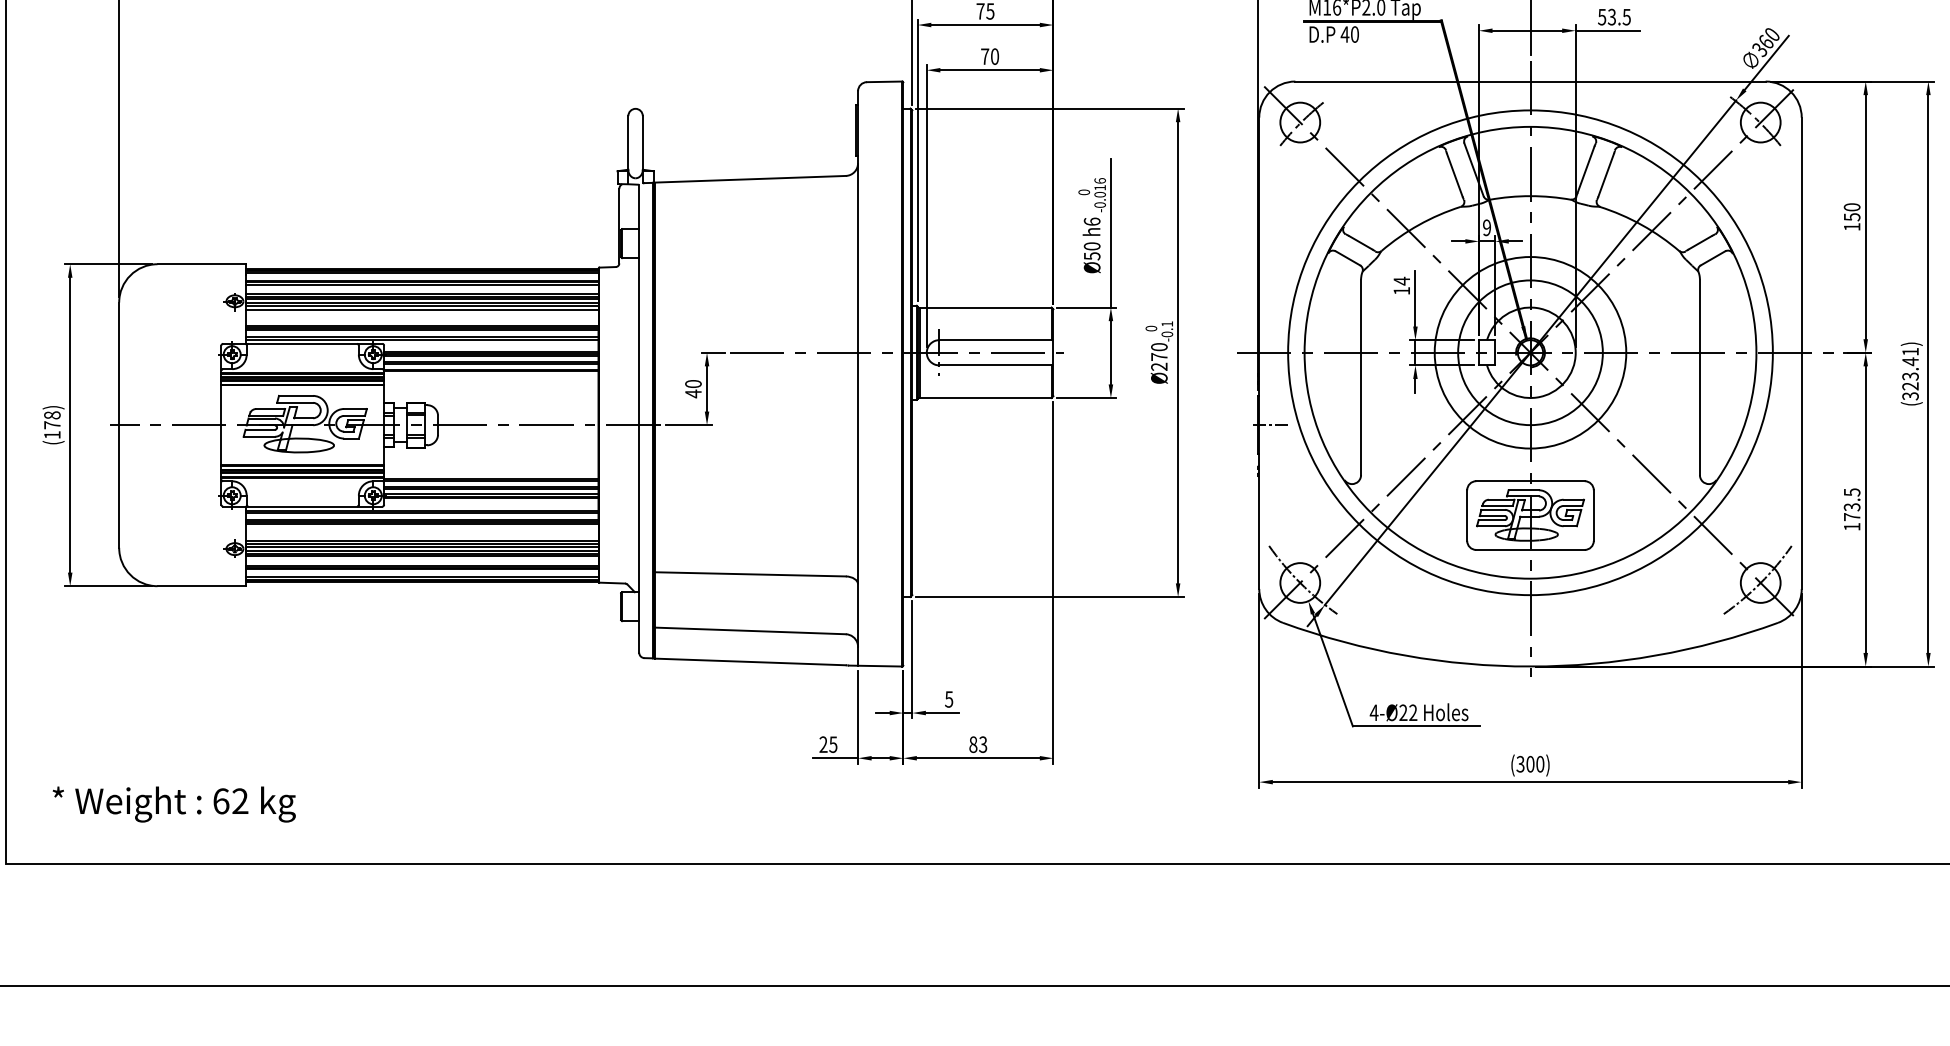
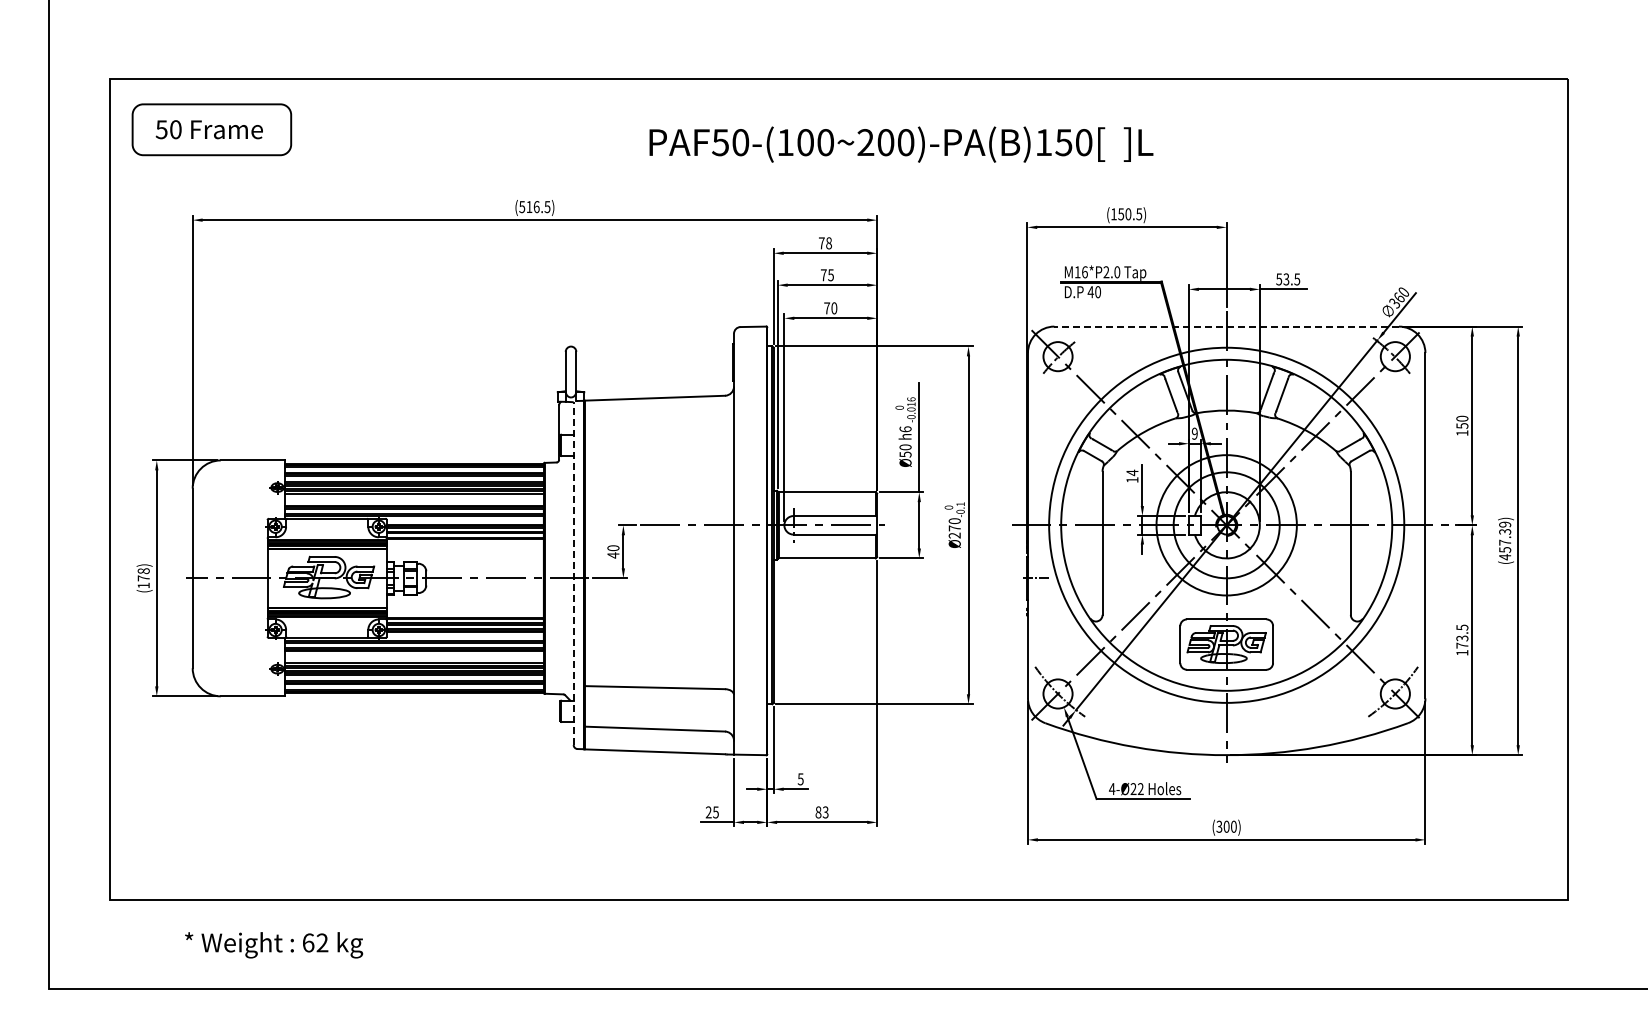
line: (1530, 81) -> (1226, 326), solid -> dashed
text: (1911, 373) -> (1505, 540), (323.41) -> (457.39)
line: (638, 418) -> (573, 573), solid -> dashed
text: (174, 804) -> (274, 945), moved

